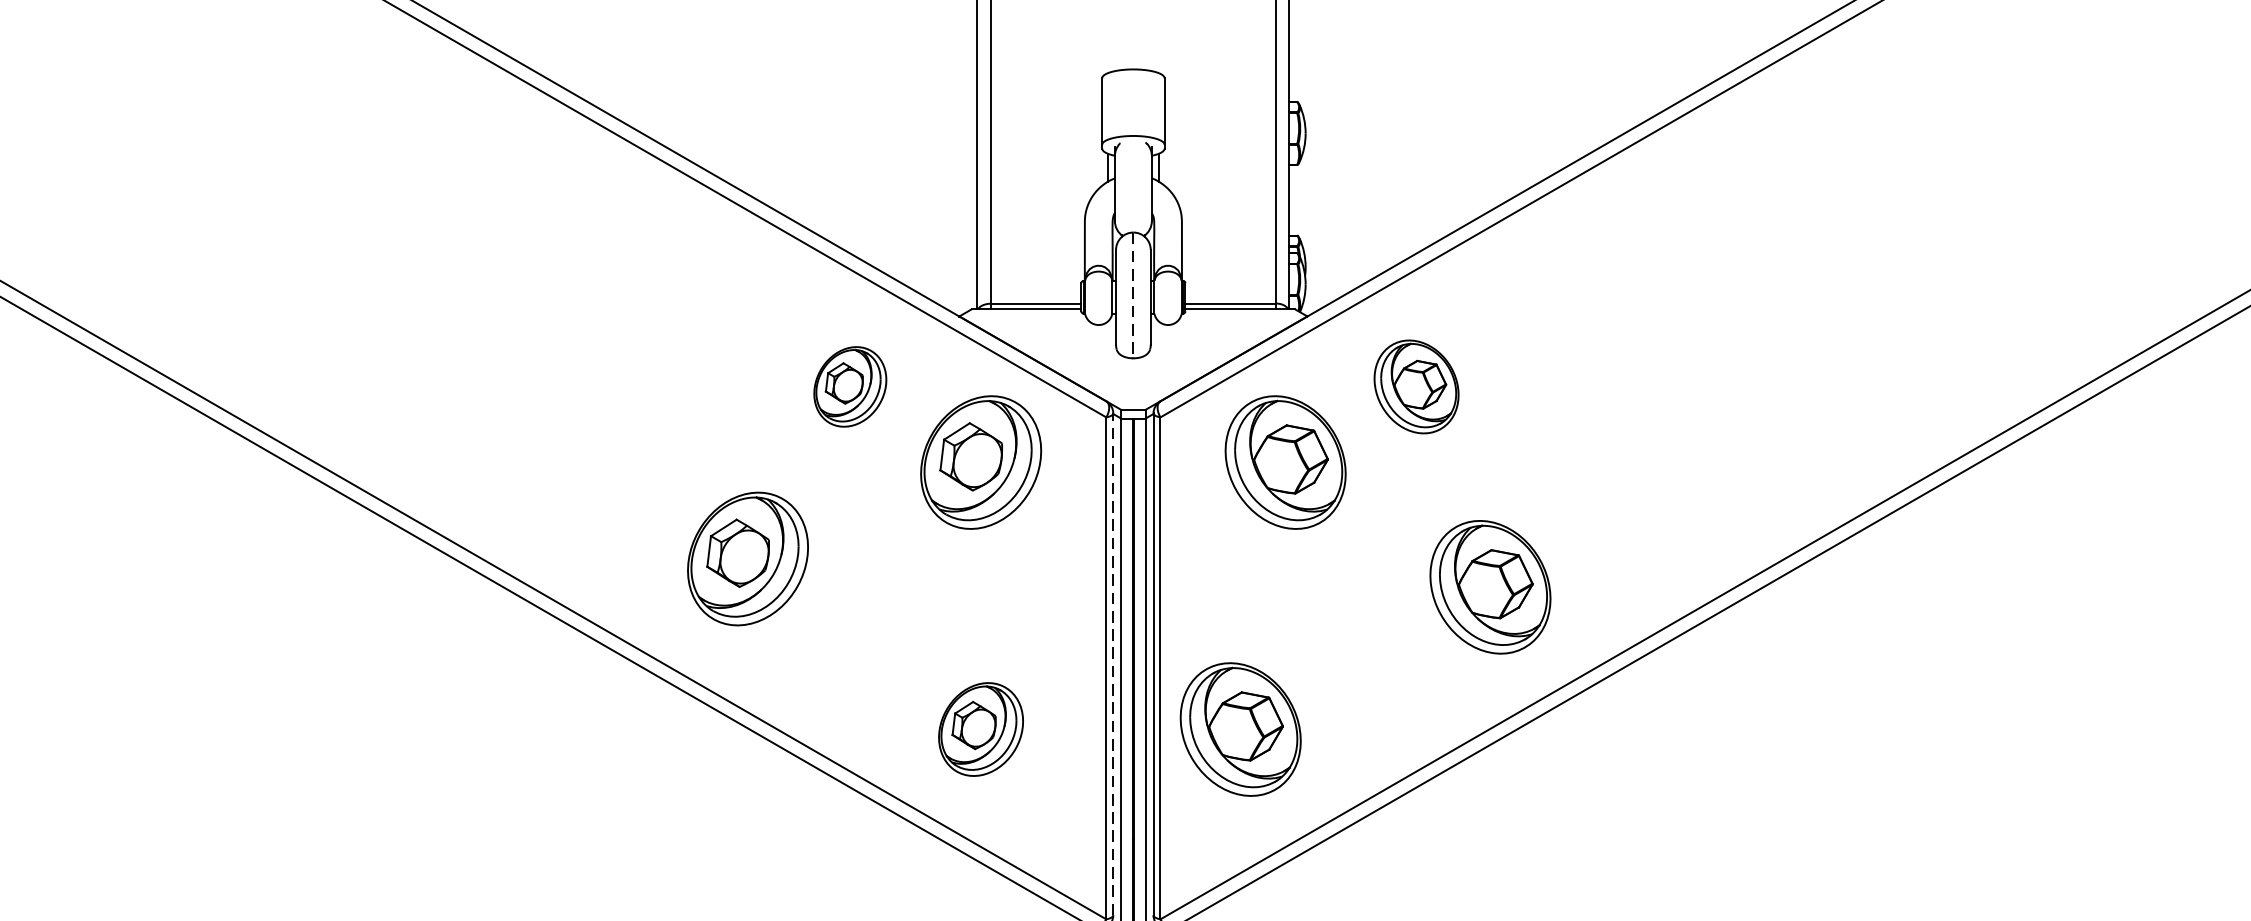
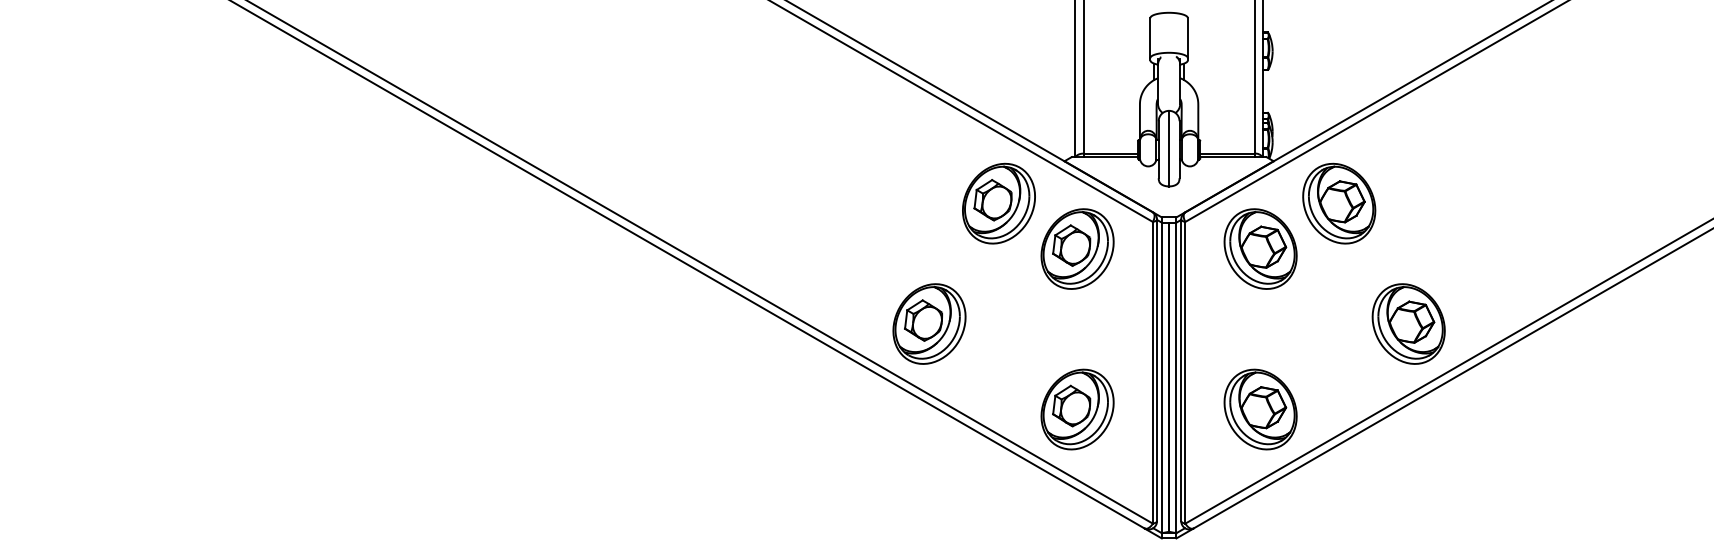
line: (1134, 295) -> (1169, 148), dashed -> solid
part: (849, 386) -> (998, 203), size x1.67
part: (1416, 386) -> (1339, 203), size x1.43
part: (748, 558) -> (929, 323), moved
part: (1490, 586) -> (1408, 323), moved
line: (1114, 664) -> (1157, 370), dashed -> solid
part: (980, 729) -> (1077, 409), size x1.43
part: (1240, 729) -> (1260, 409), moved

